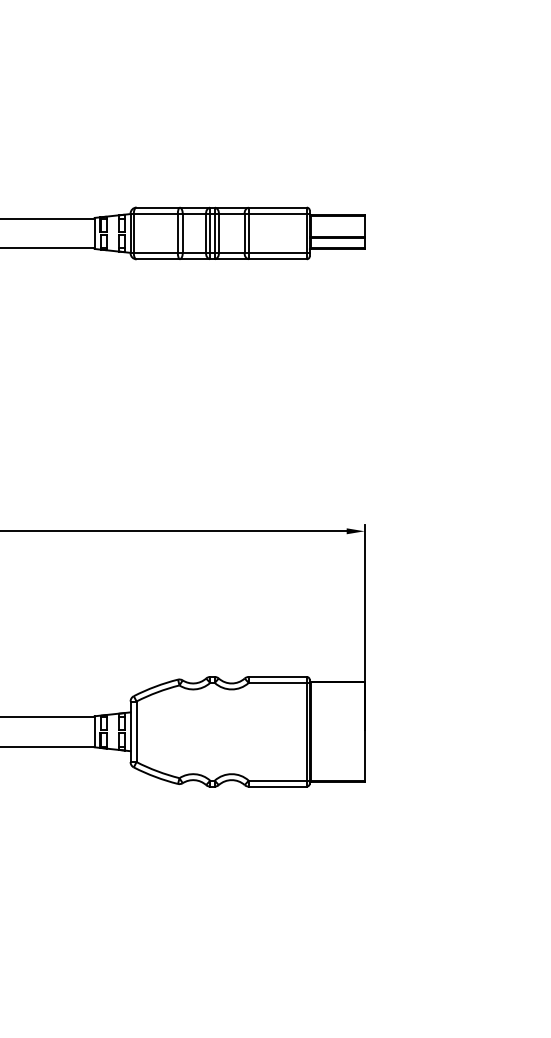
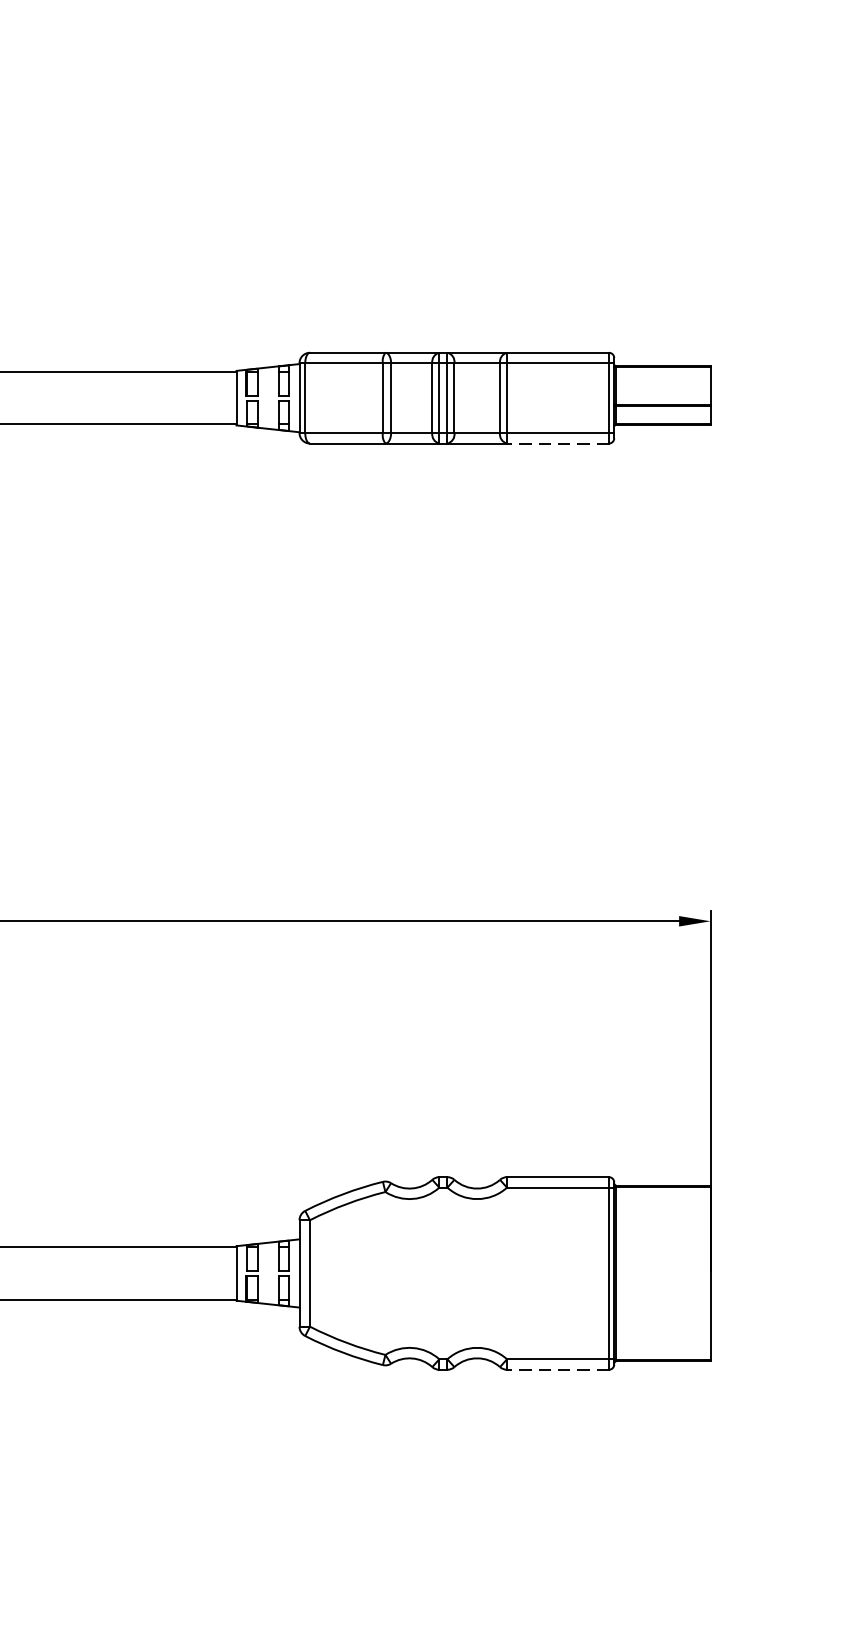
line: (277, 259) -> (557, 443), solid -> dashed
line: (277, 786) -> (557, 1369), solid -> dashed

